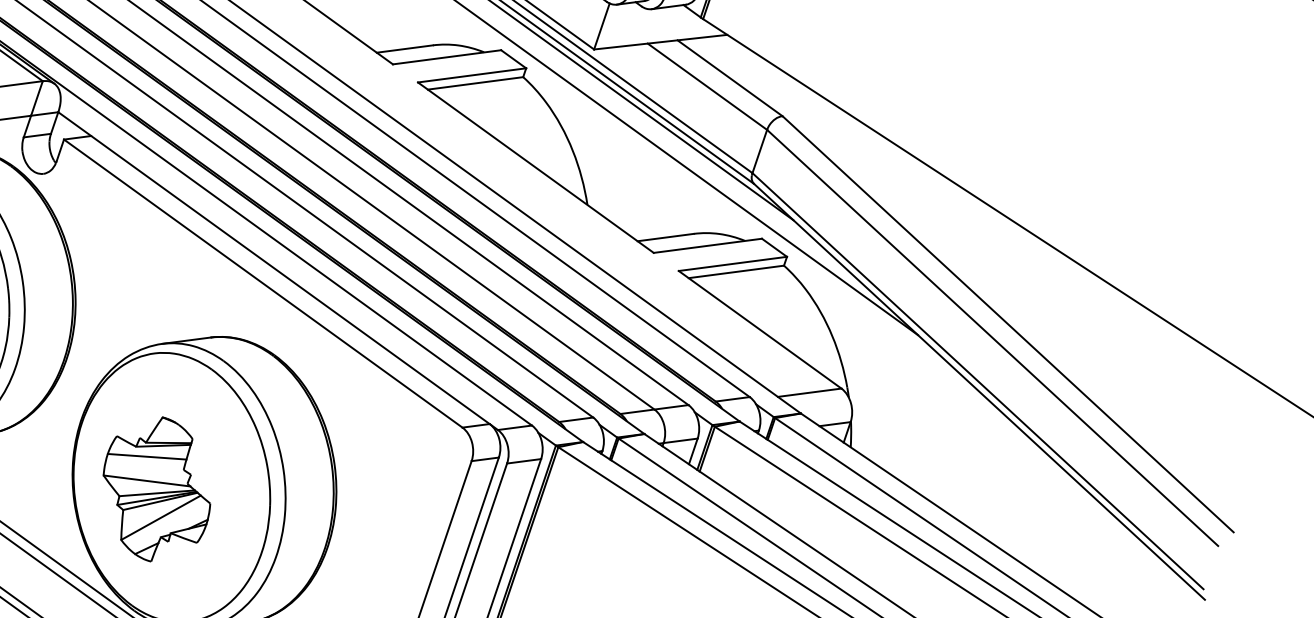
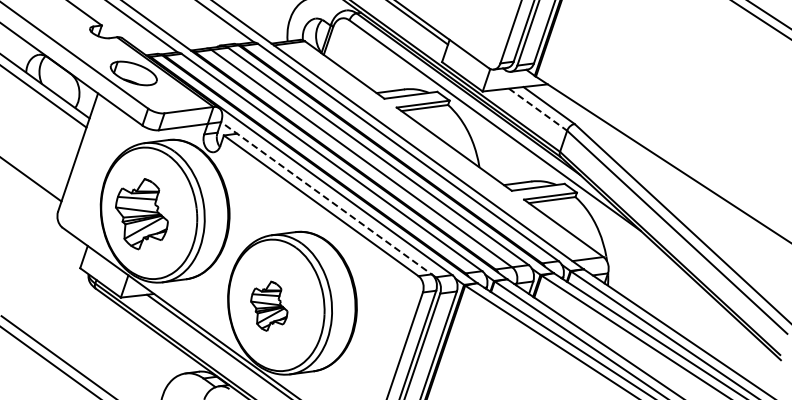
line: (708, 86) -> (538, 109), solid -> dashed
line: (278, 270) -> (328, 199), solid -> dashed
part: (157, 489) -> (269, 306), size x0.7

